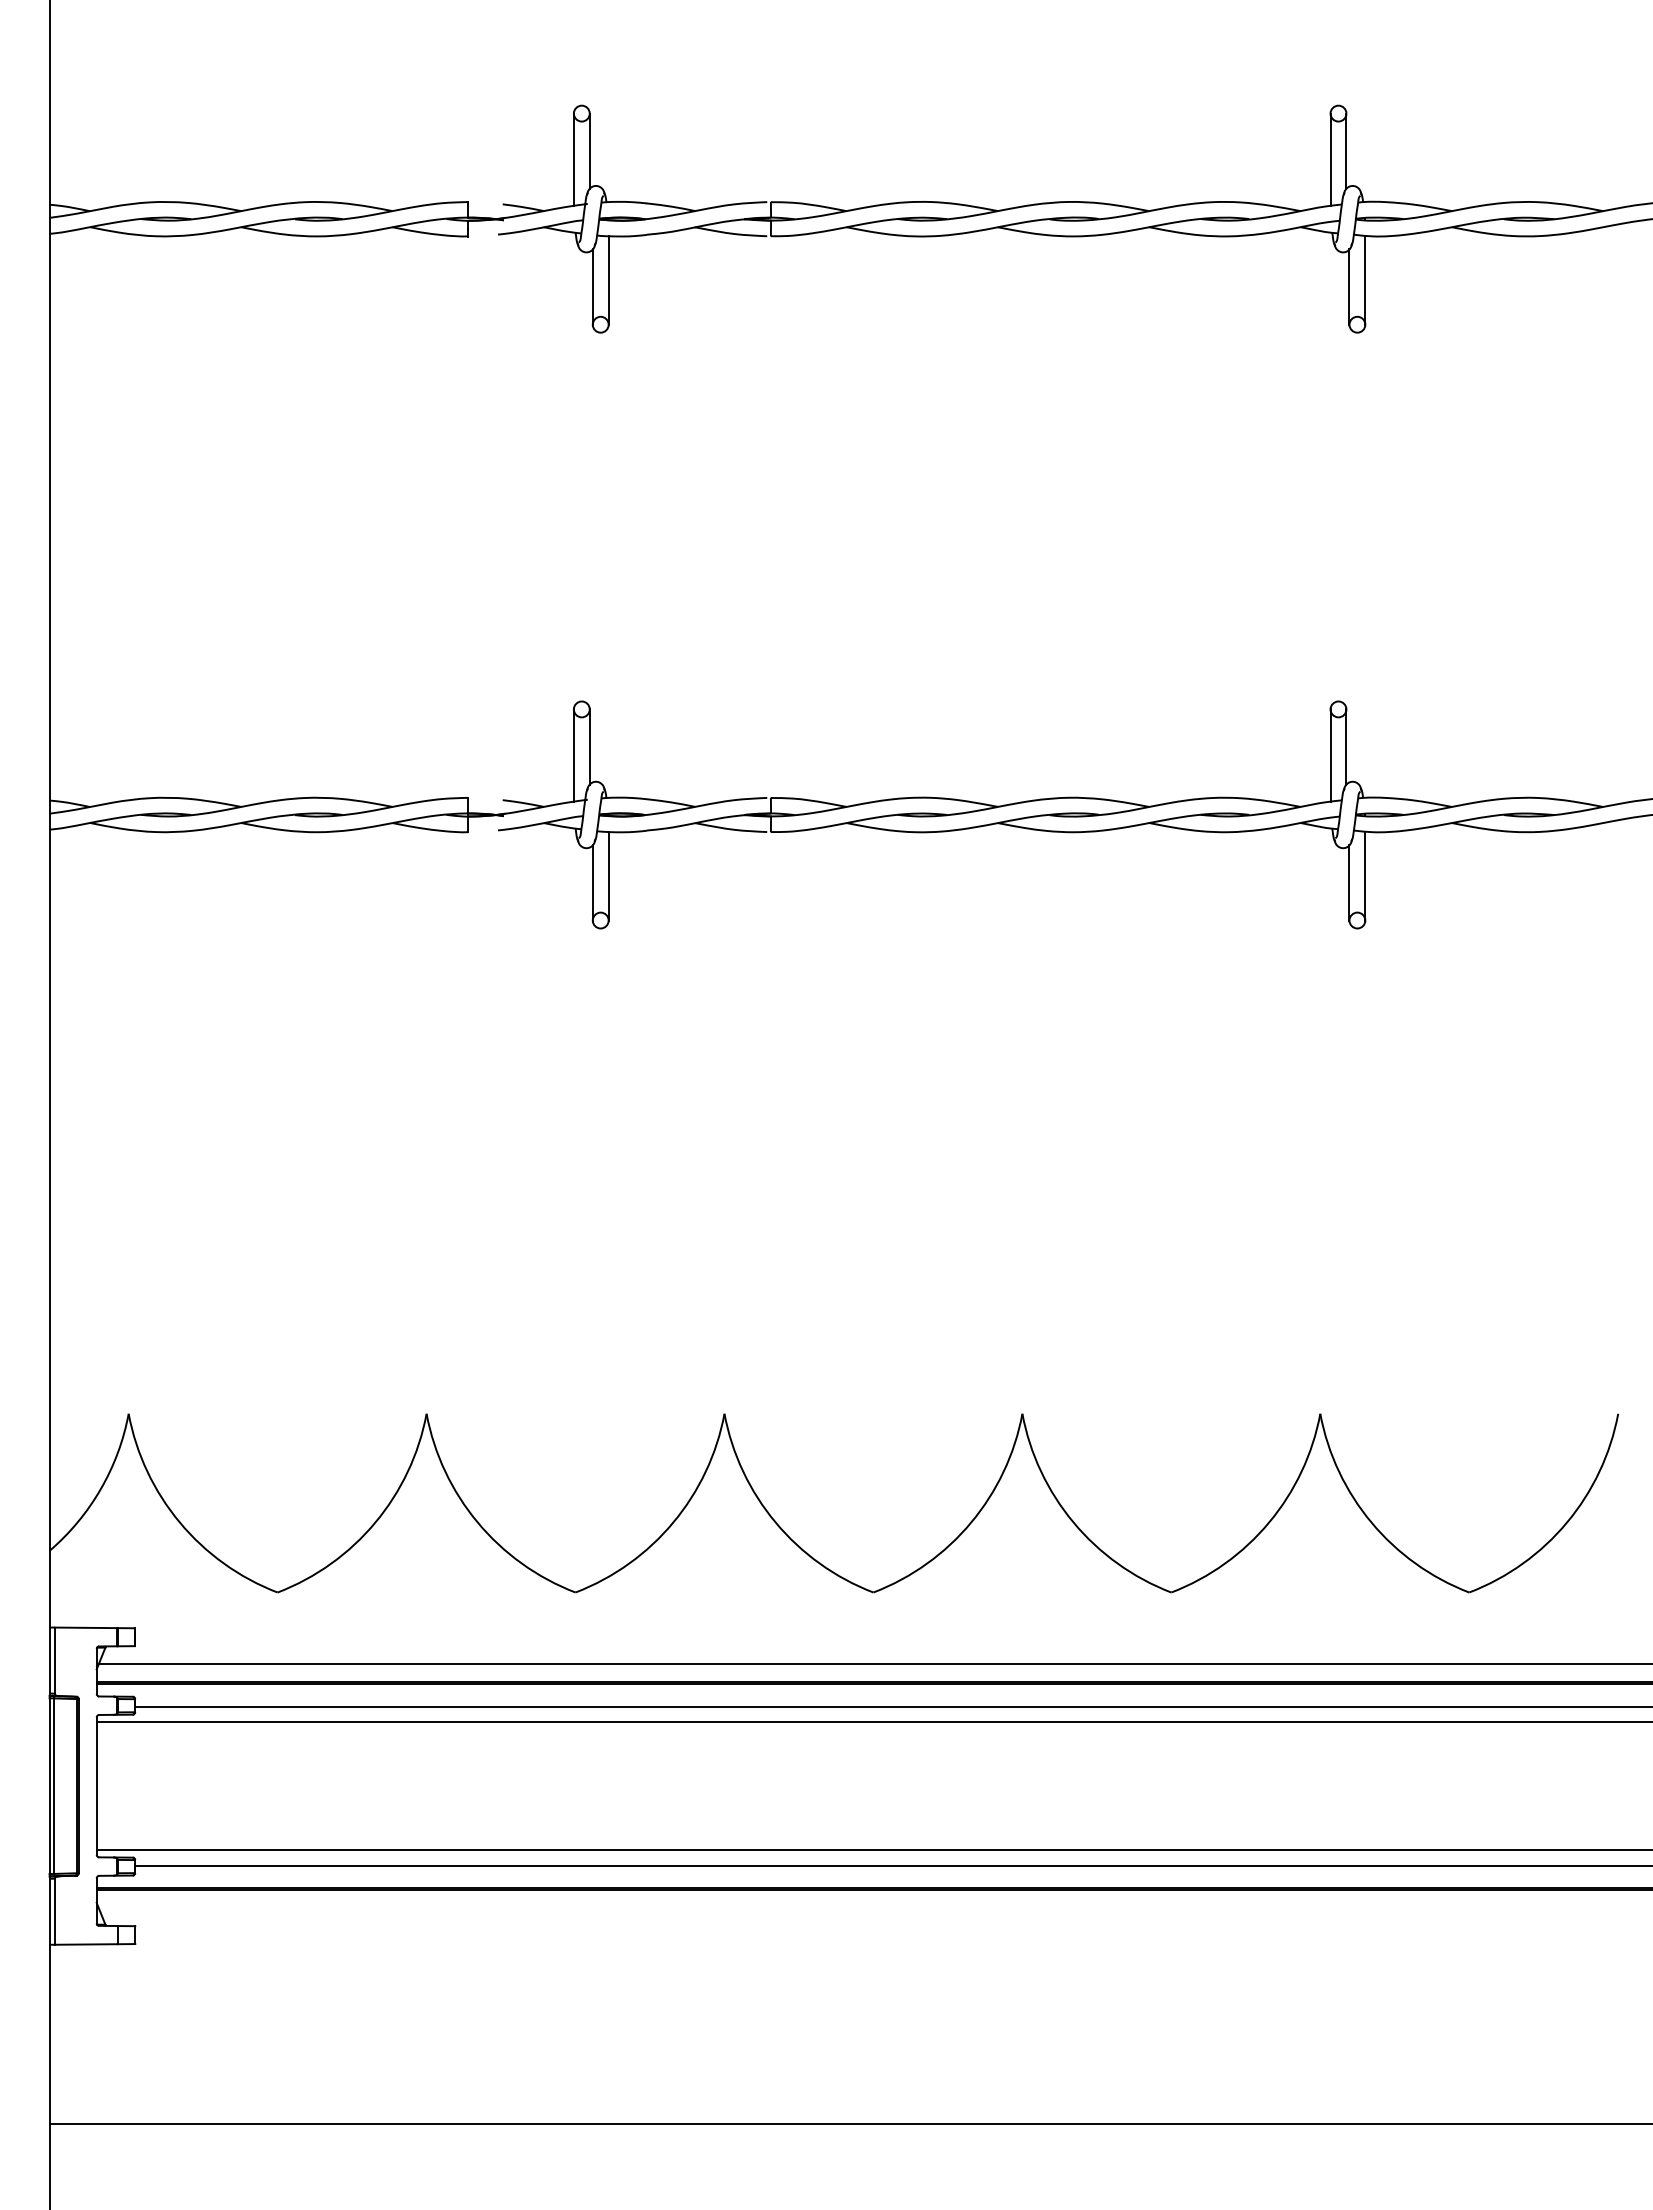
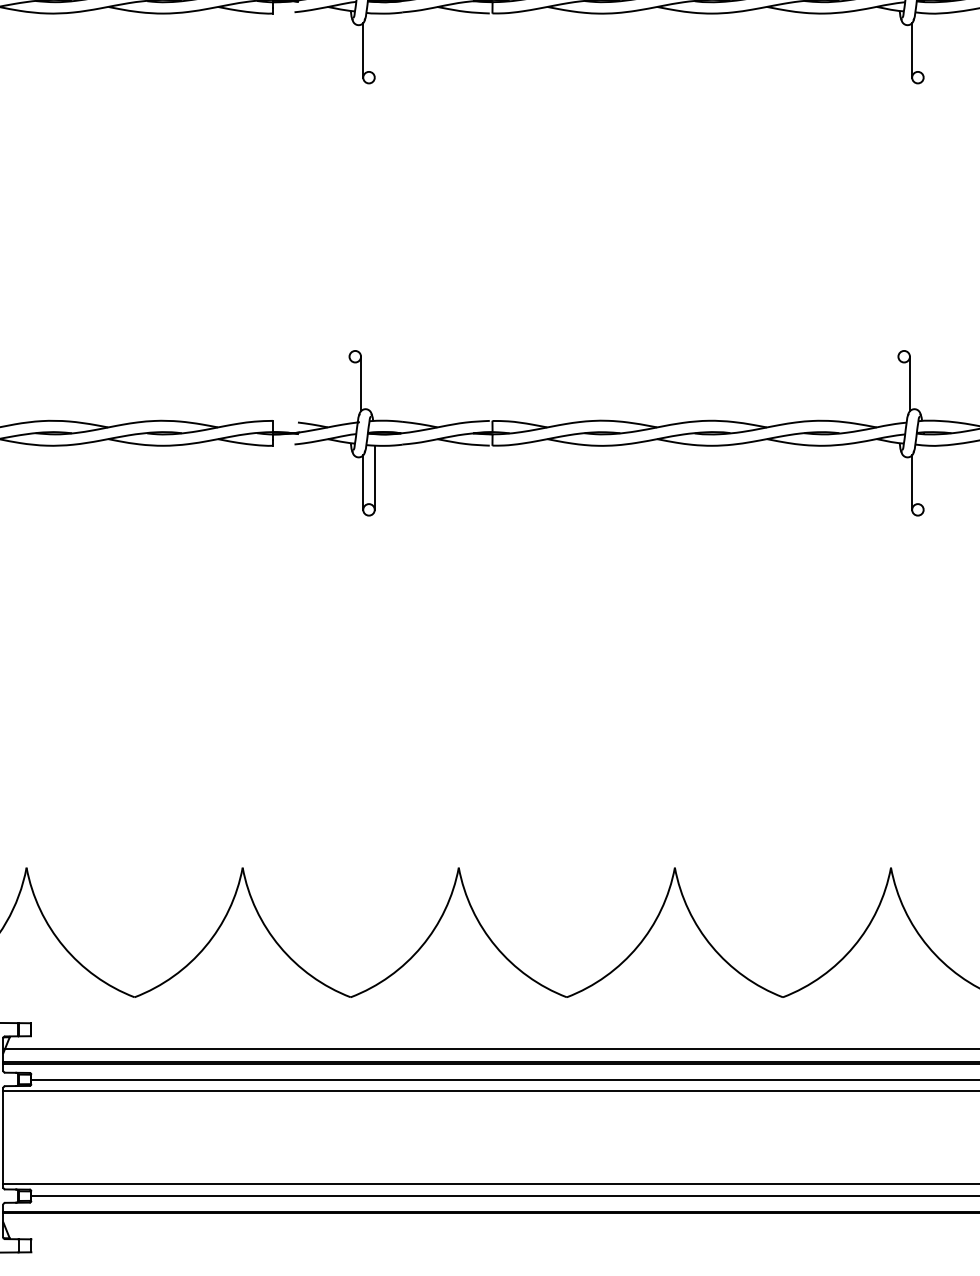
line: (1365, 279) -> (923, 44), removed
line: (608, 280) -> (374, 45), removed
line: (573, 755) -> (349, 390), removed
line: (1330, 755) -> (898, 390), removed
line: (1365, 875) -> (923, 477), removed

